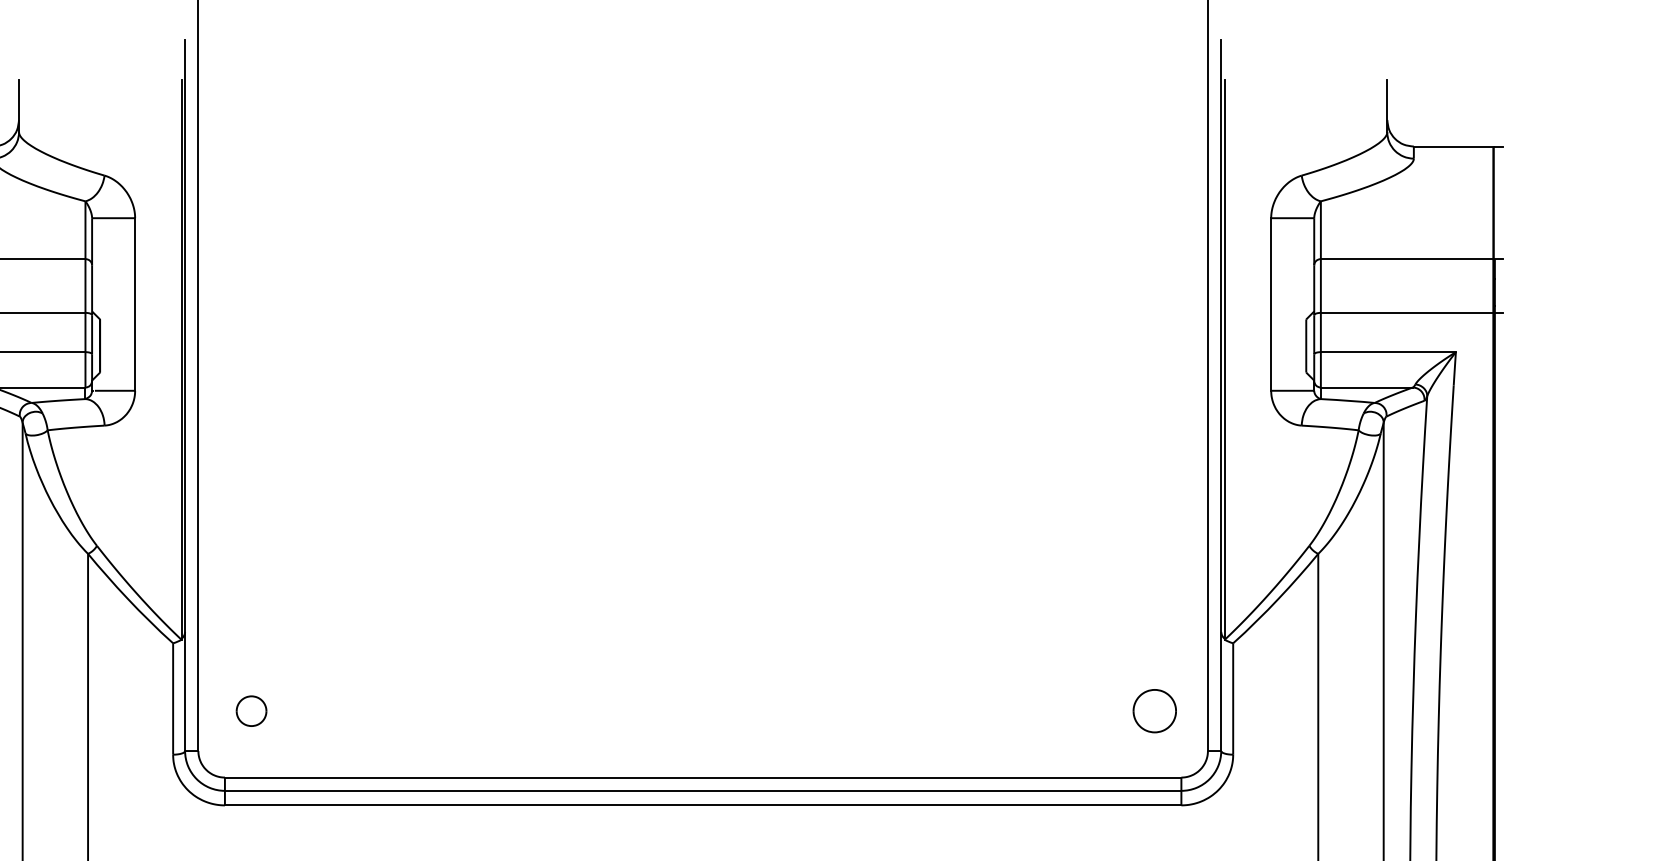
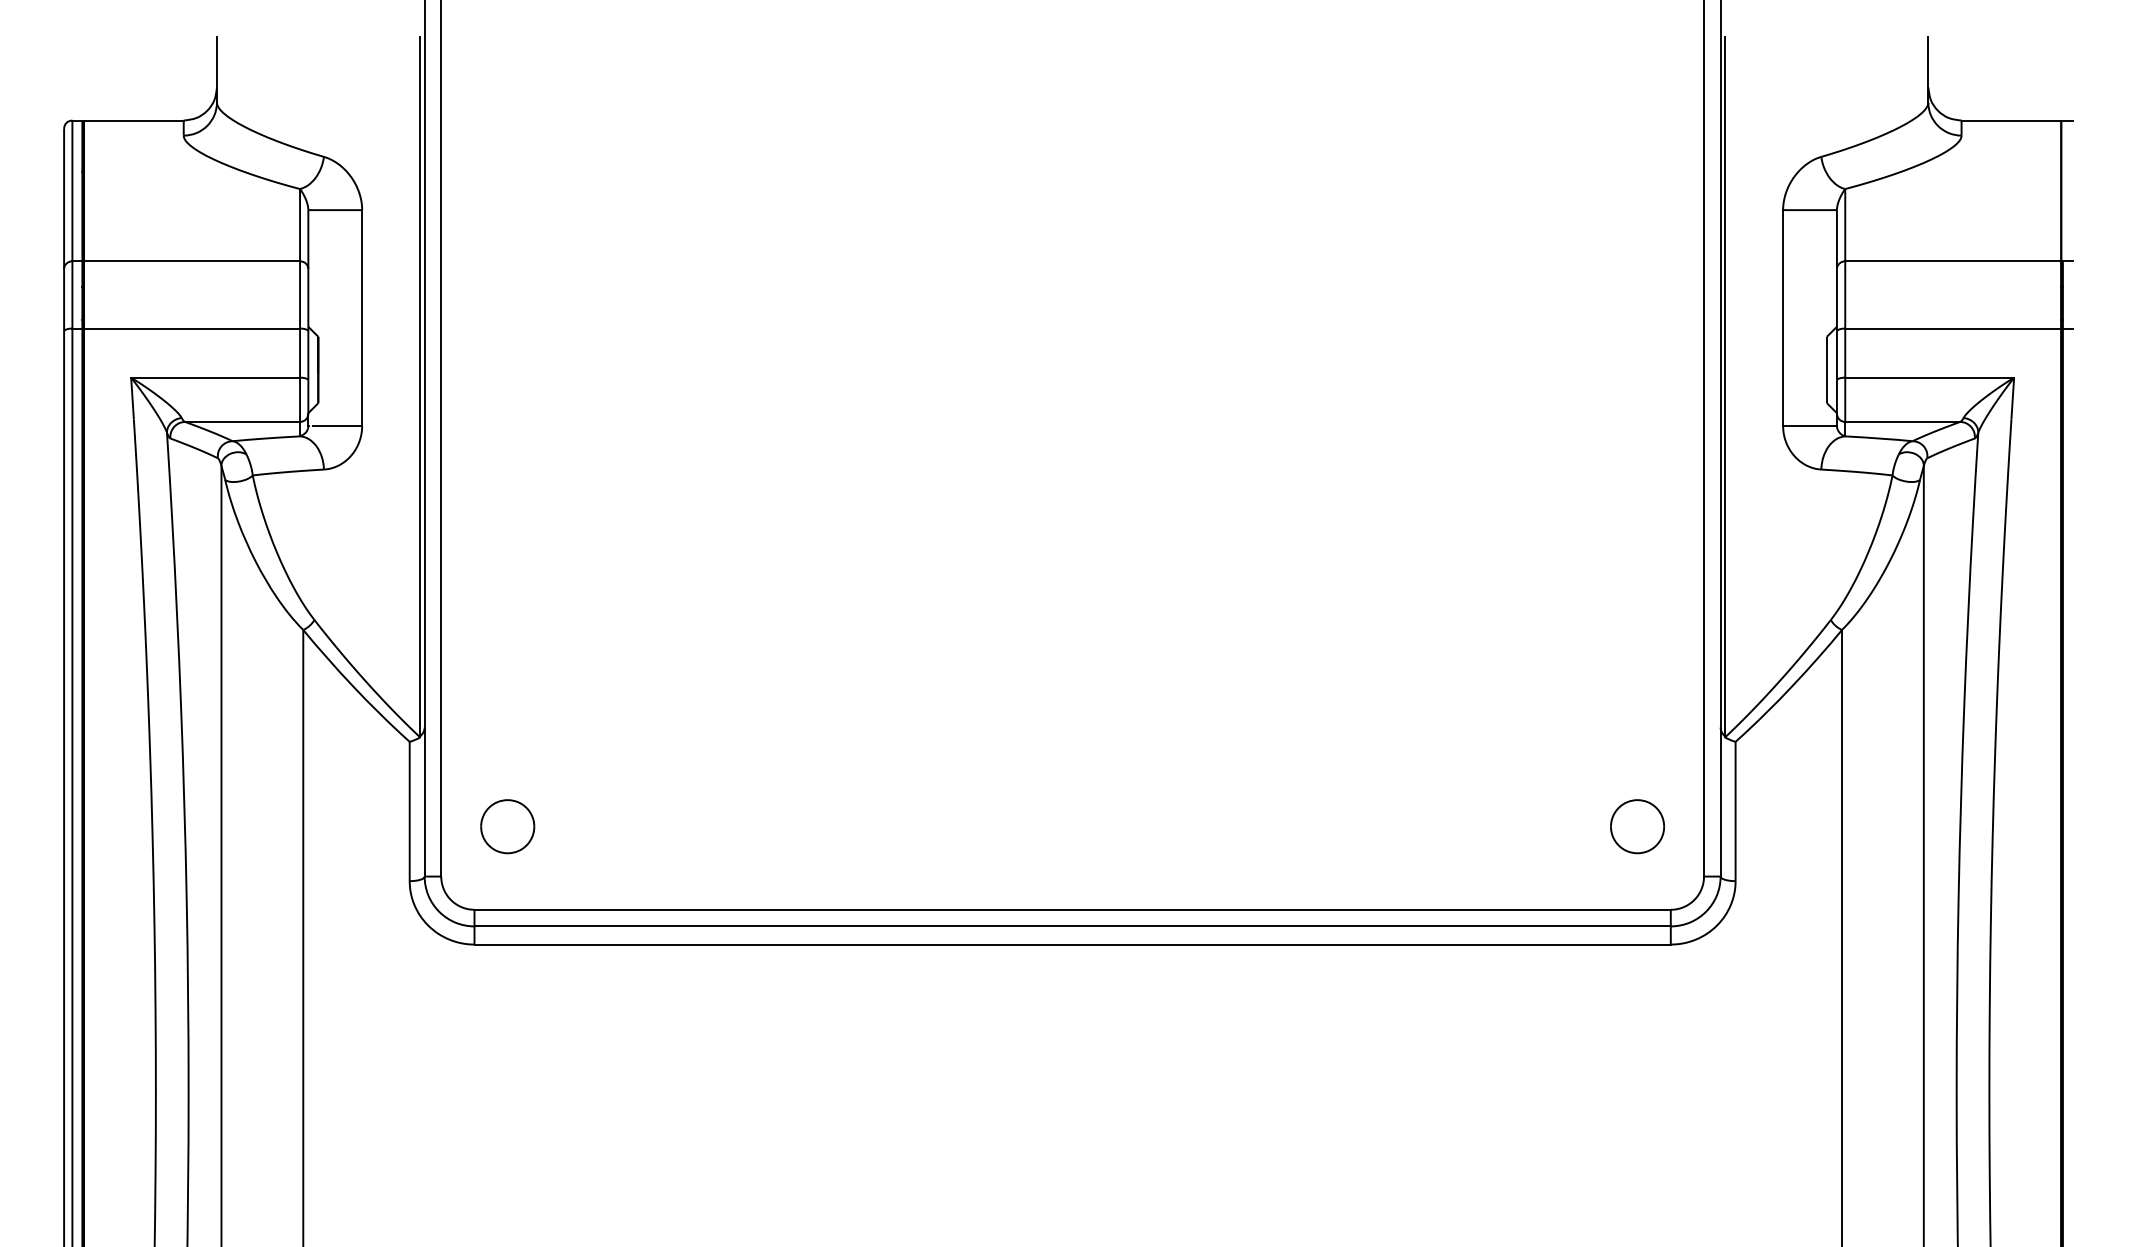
part: (251, 710) -> (507, 826), size x1.43

